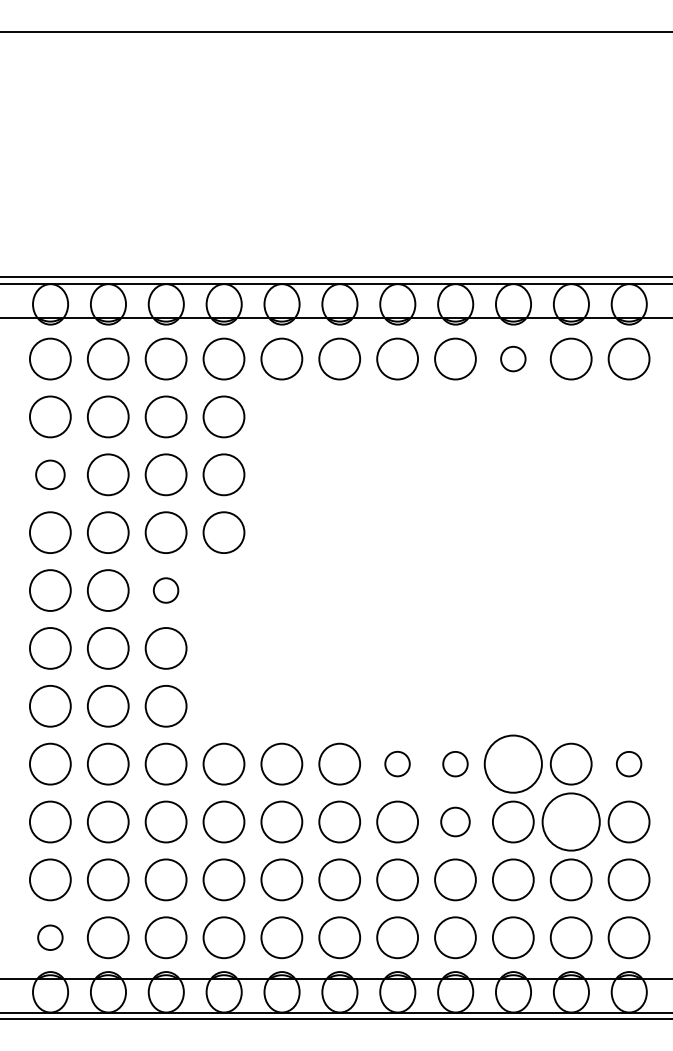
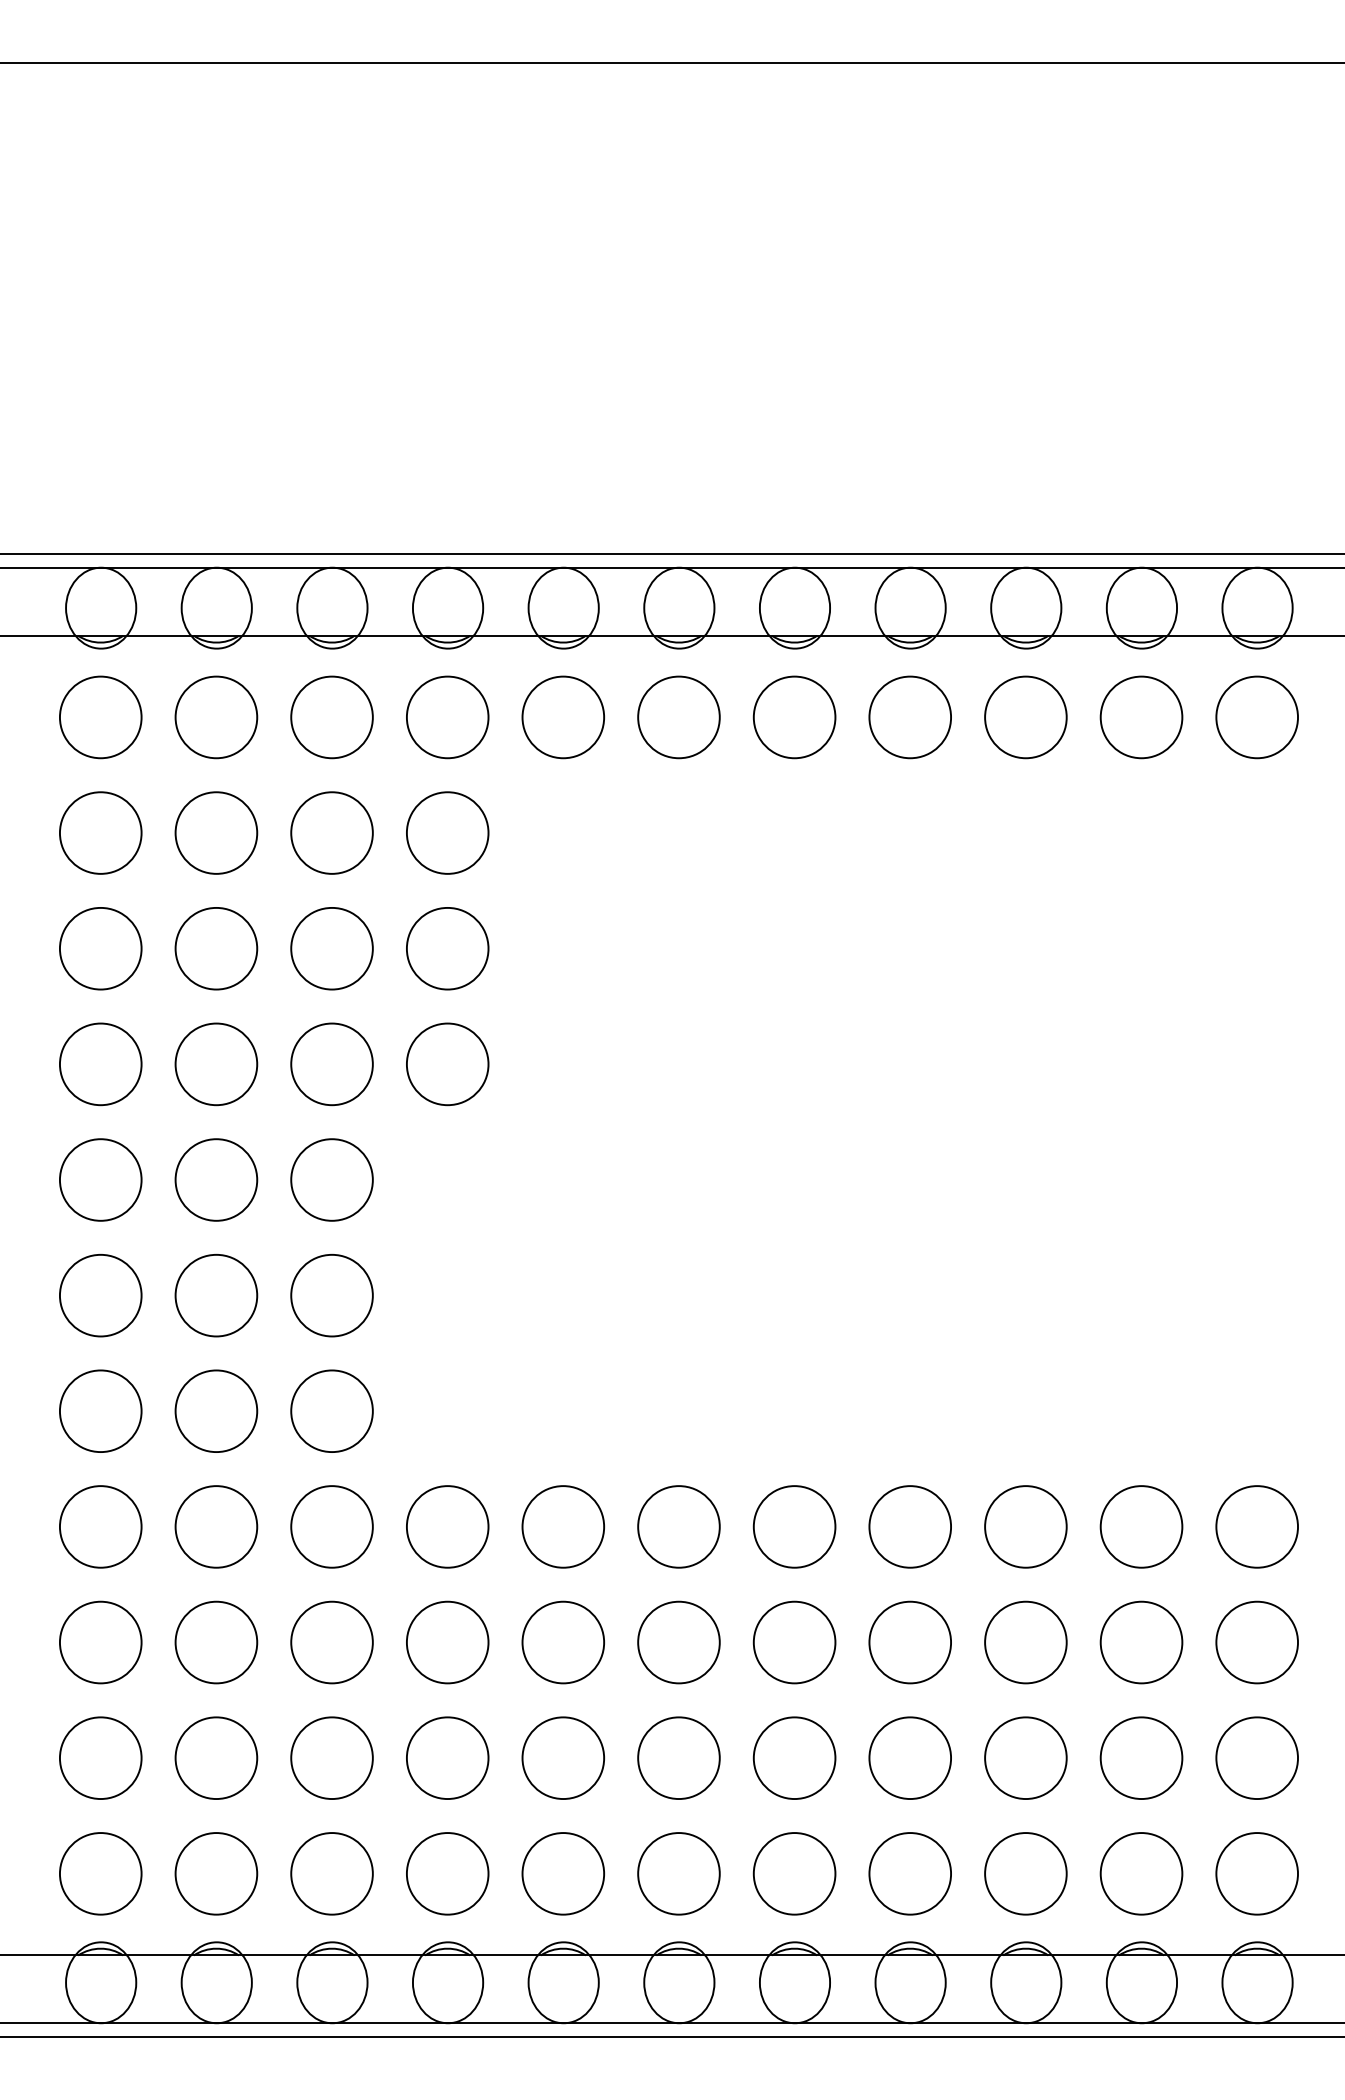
circle: (512, 358) -> (1024, 716), size x1.67
circle: (50, 474) -> (100, 948), size x1.43
circle: (165, 590) -> (330, 1179), size x1.67
circle: (397, 763) -> (794, 1525), size x1.67
circle: (455, 763) -> (910, 1525), size x1.67
circle: (512, 763) -> (1024, 1525), size x0.71
circle: (628, 763) -> (1256, 1525), size x1.67
circle: (455, 821) -> (910, 1641), size x1.43
circle: (570, 821) -> (1140, 1641), size x0.71
circle: (49, 937) -> (98, 1873), size x1.67

